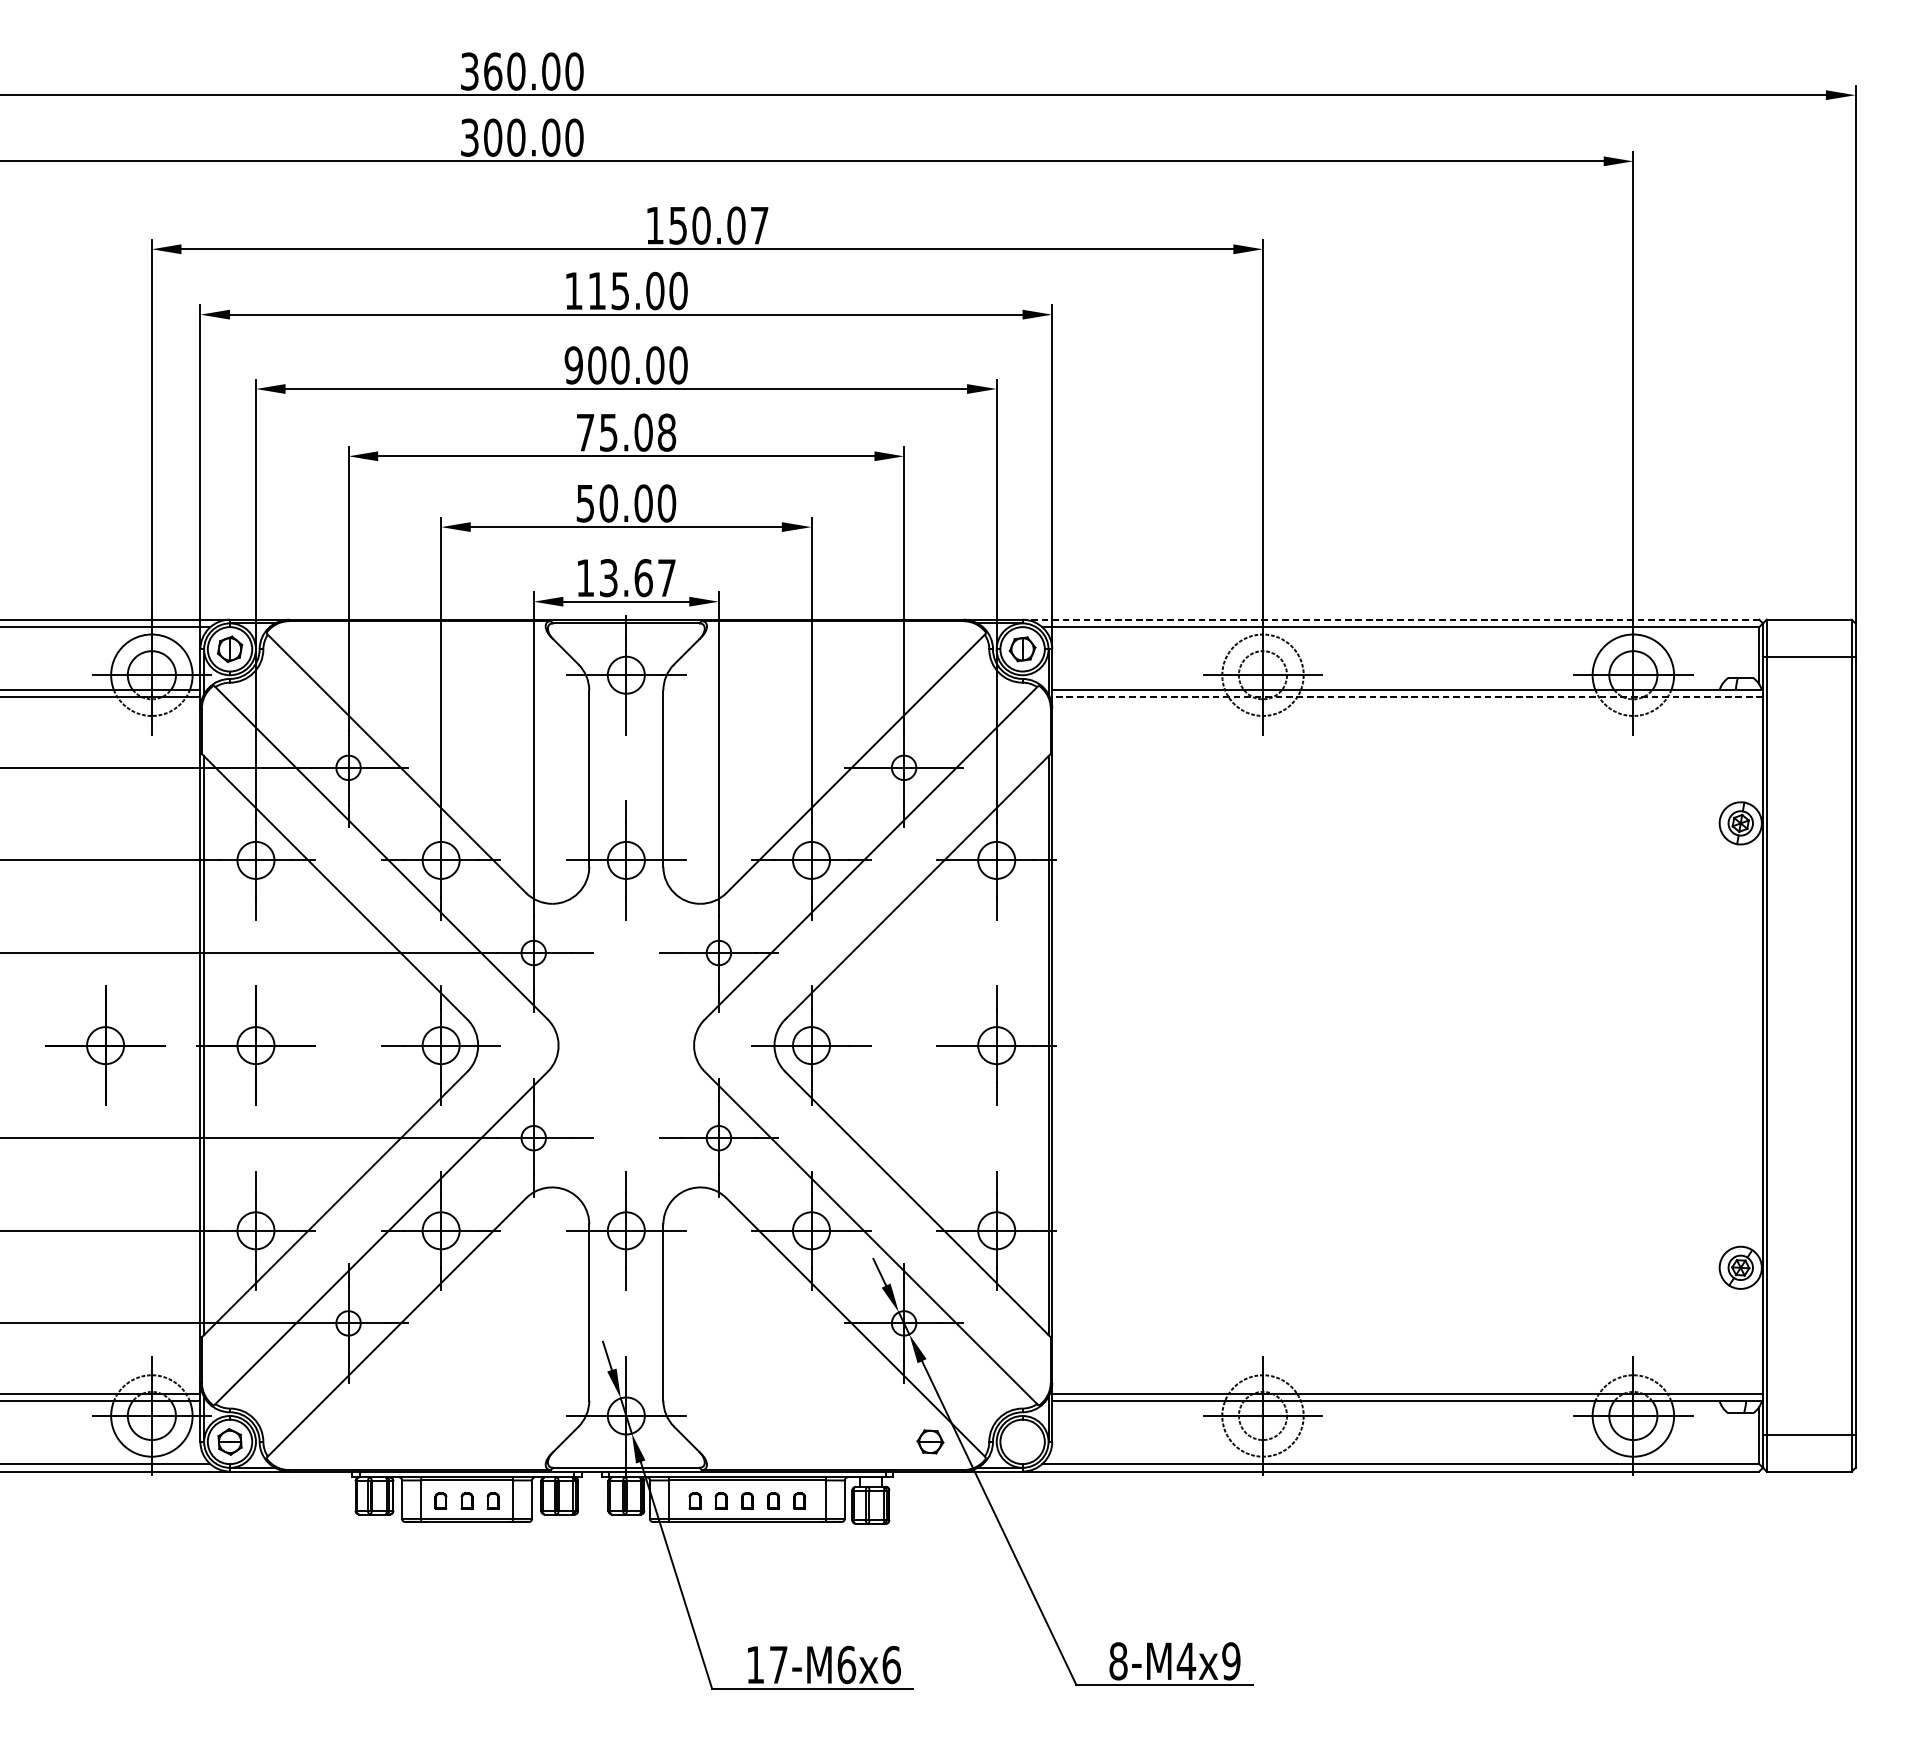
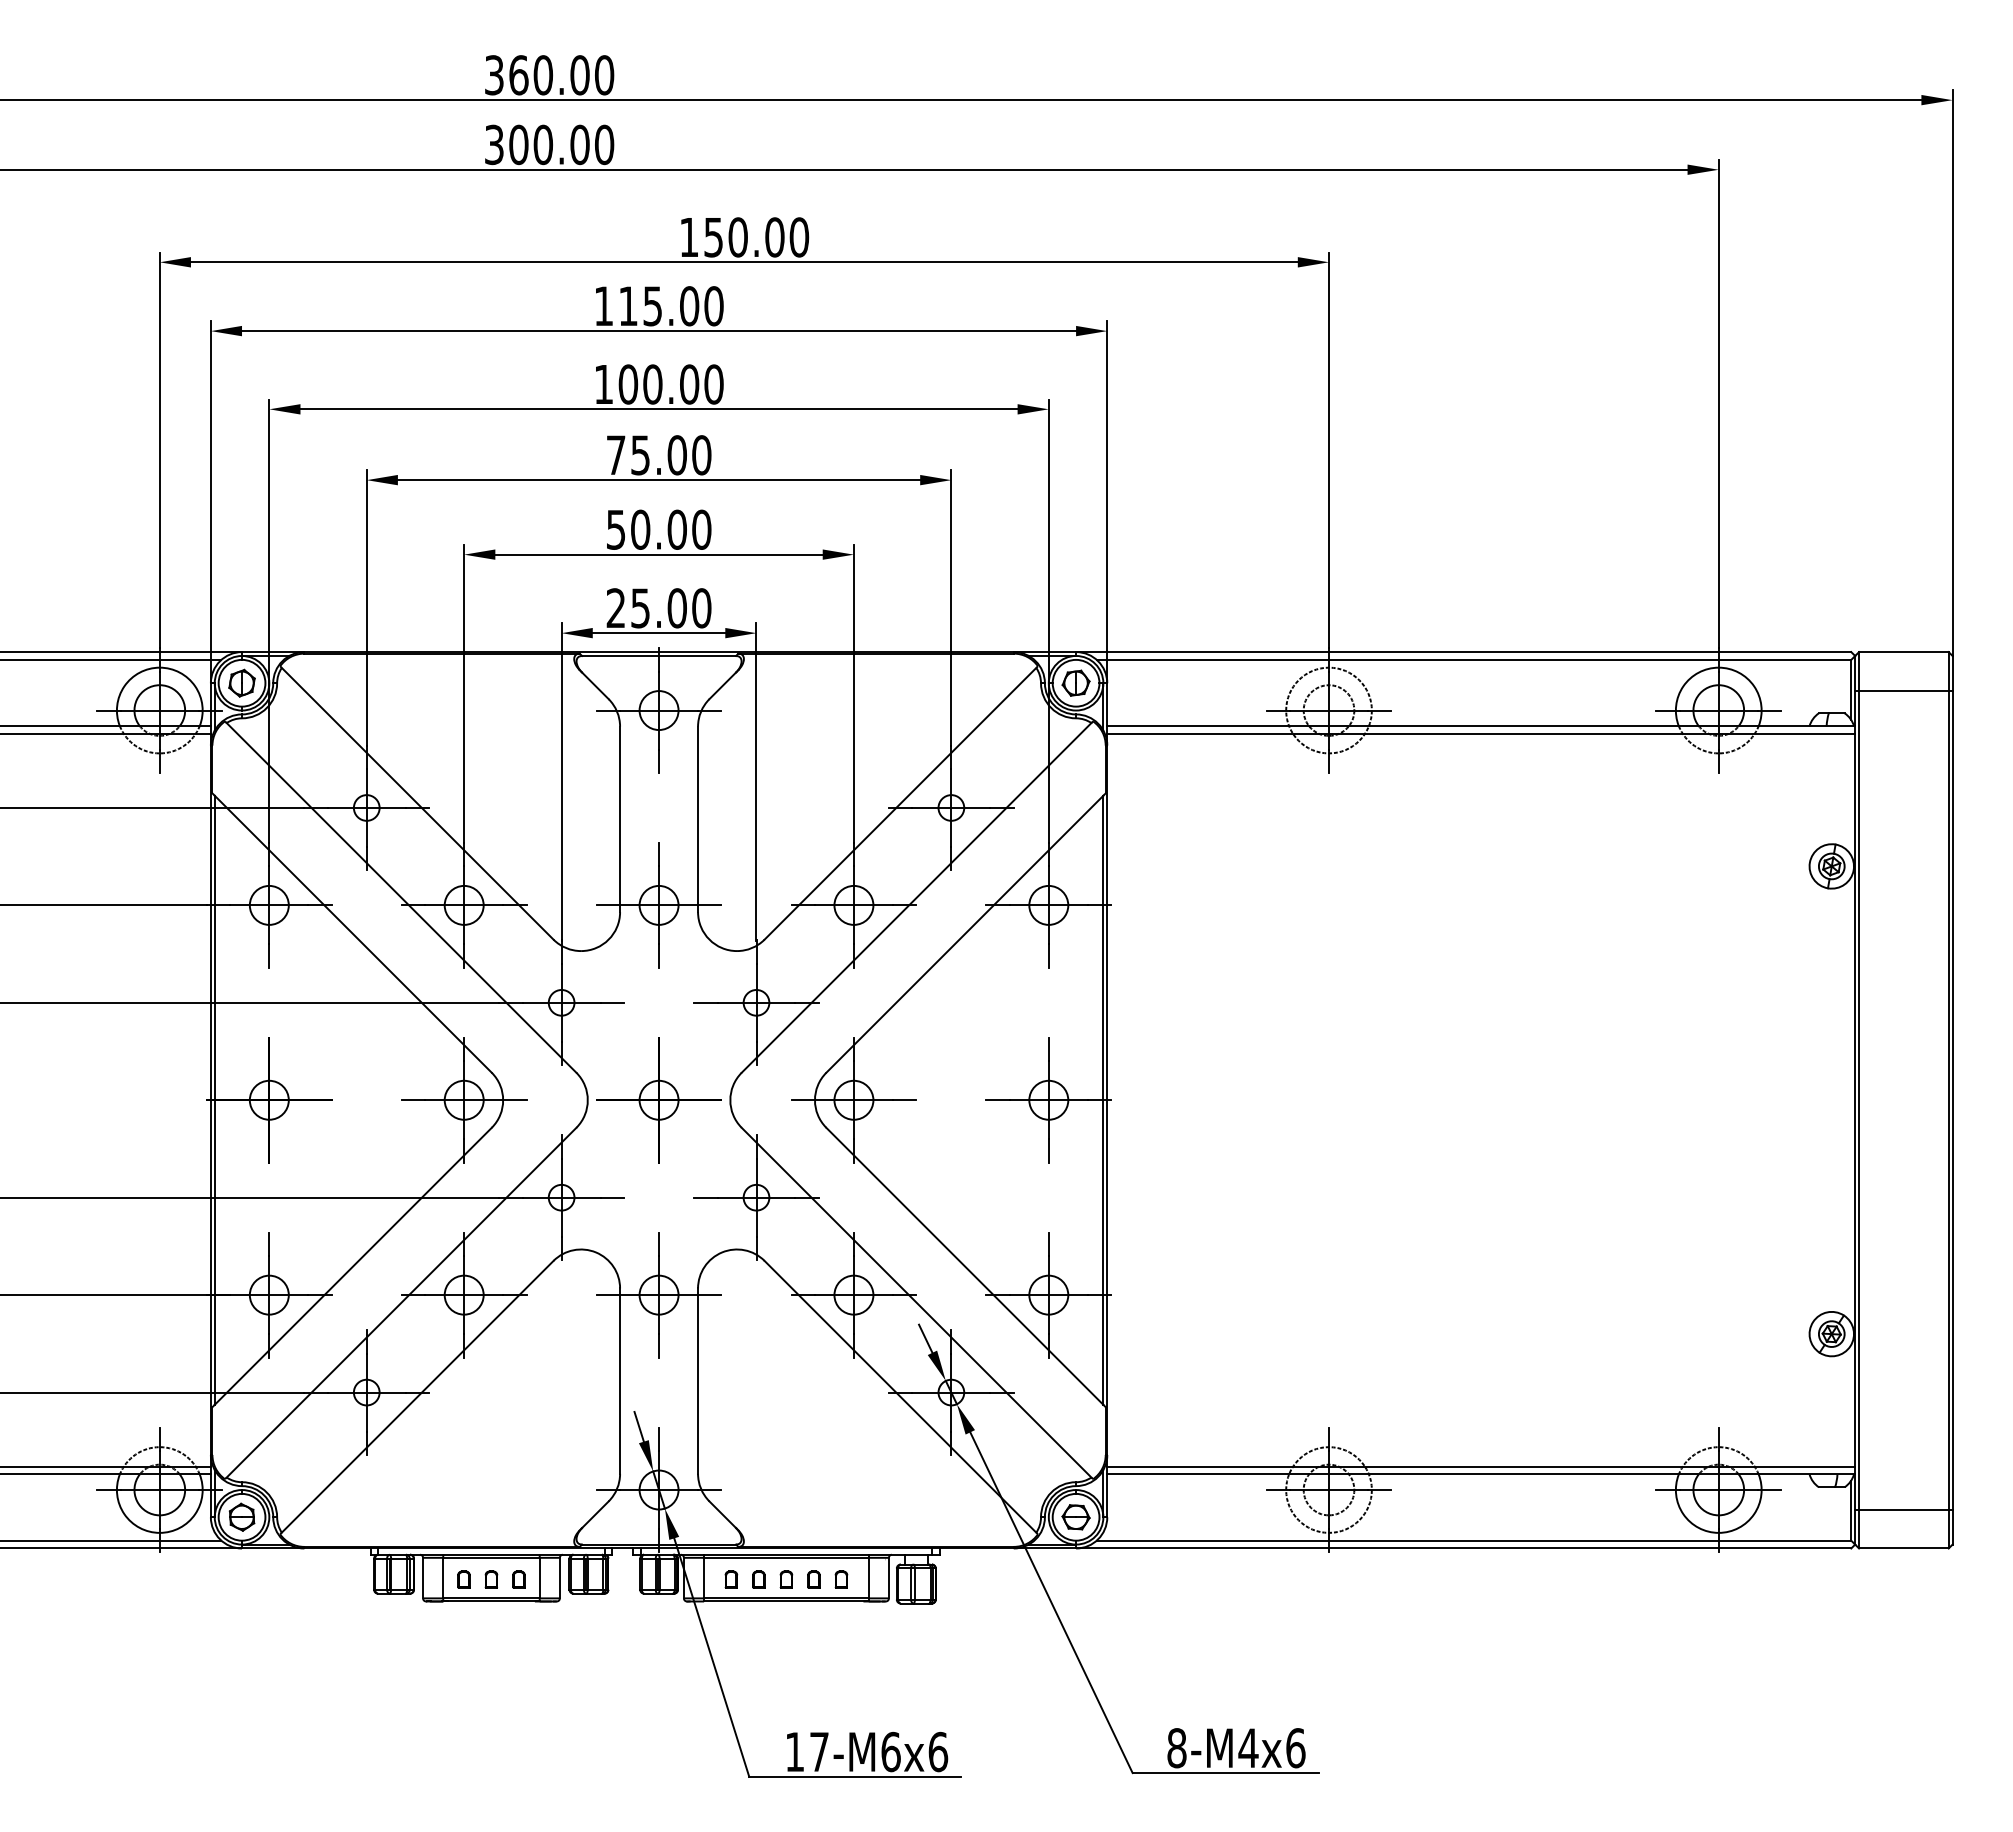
text: (759, 225) -> (799, 237), 150.07 -> 150.00
text: (573, 365) -> (603, 384), 900.00 -> 100.00
text: (666, 432) -> (701, 455), 75.08 -> 75.00
text: (625, 578) -> (658, 608), 13.67 -> 25.00
line: (1390, 620) -> (1463, 652), dashed -> solid
line: (1407, 697) -> (1481, 733), dashed -> solid
part: (105, 1045) -> (658, 1100), moved
part: (929, 1442) -> (1075, 1517), moved
text: (1231, 1661) -> (1295, 1748), 9 -> 6

